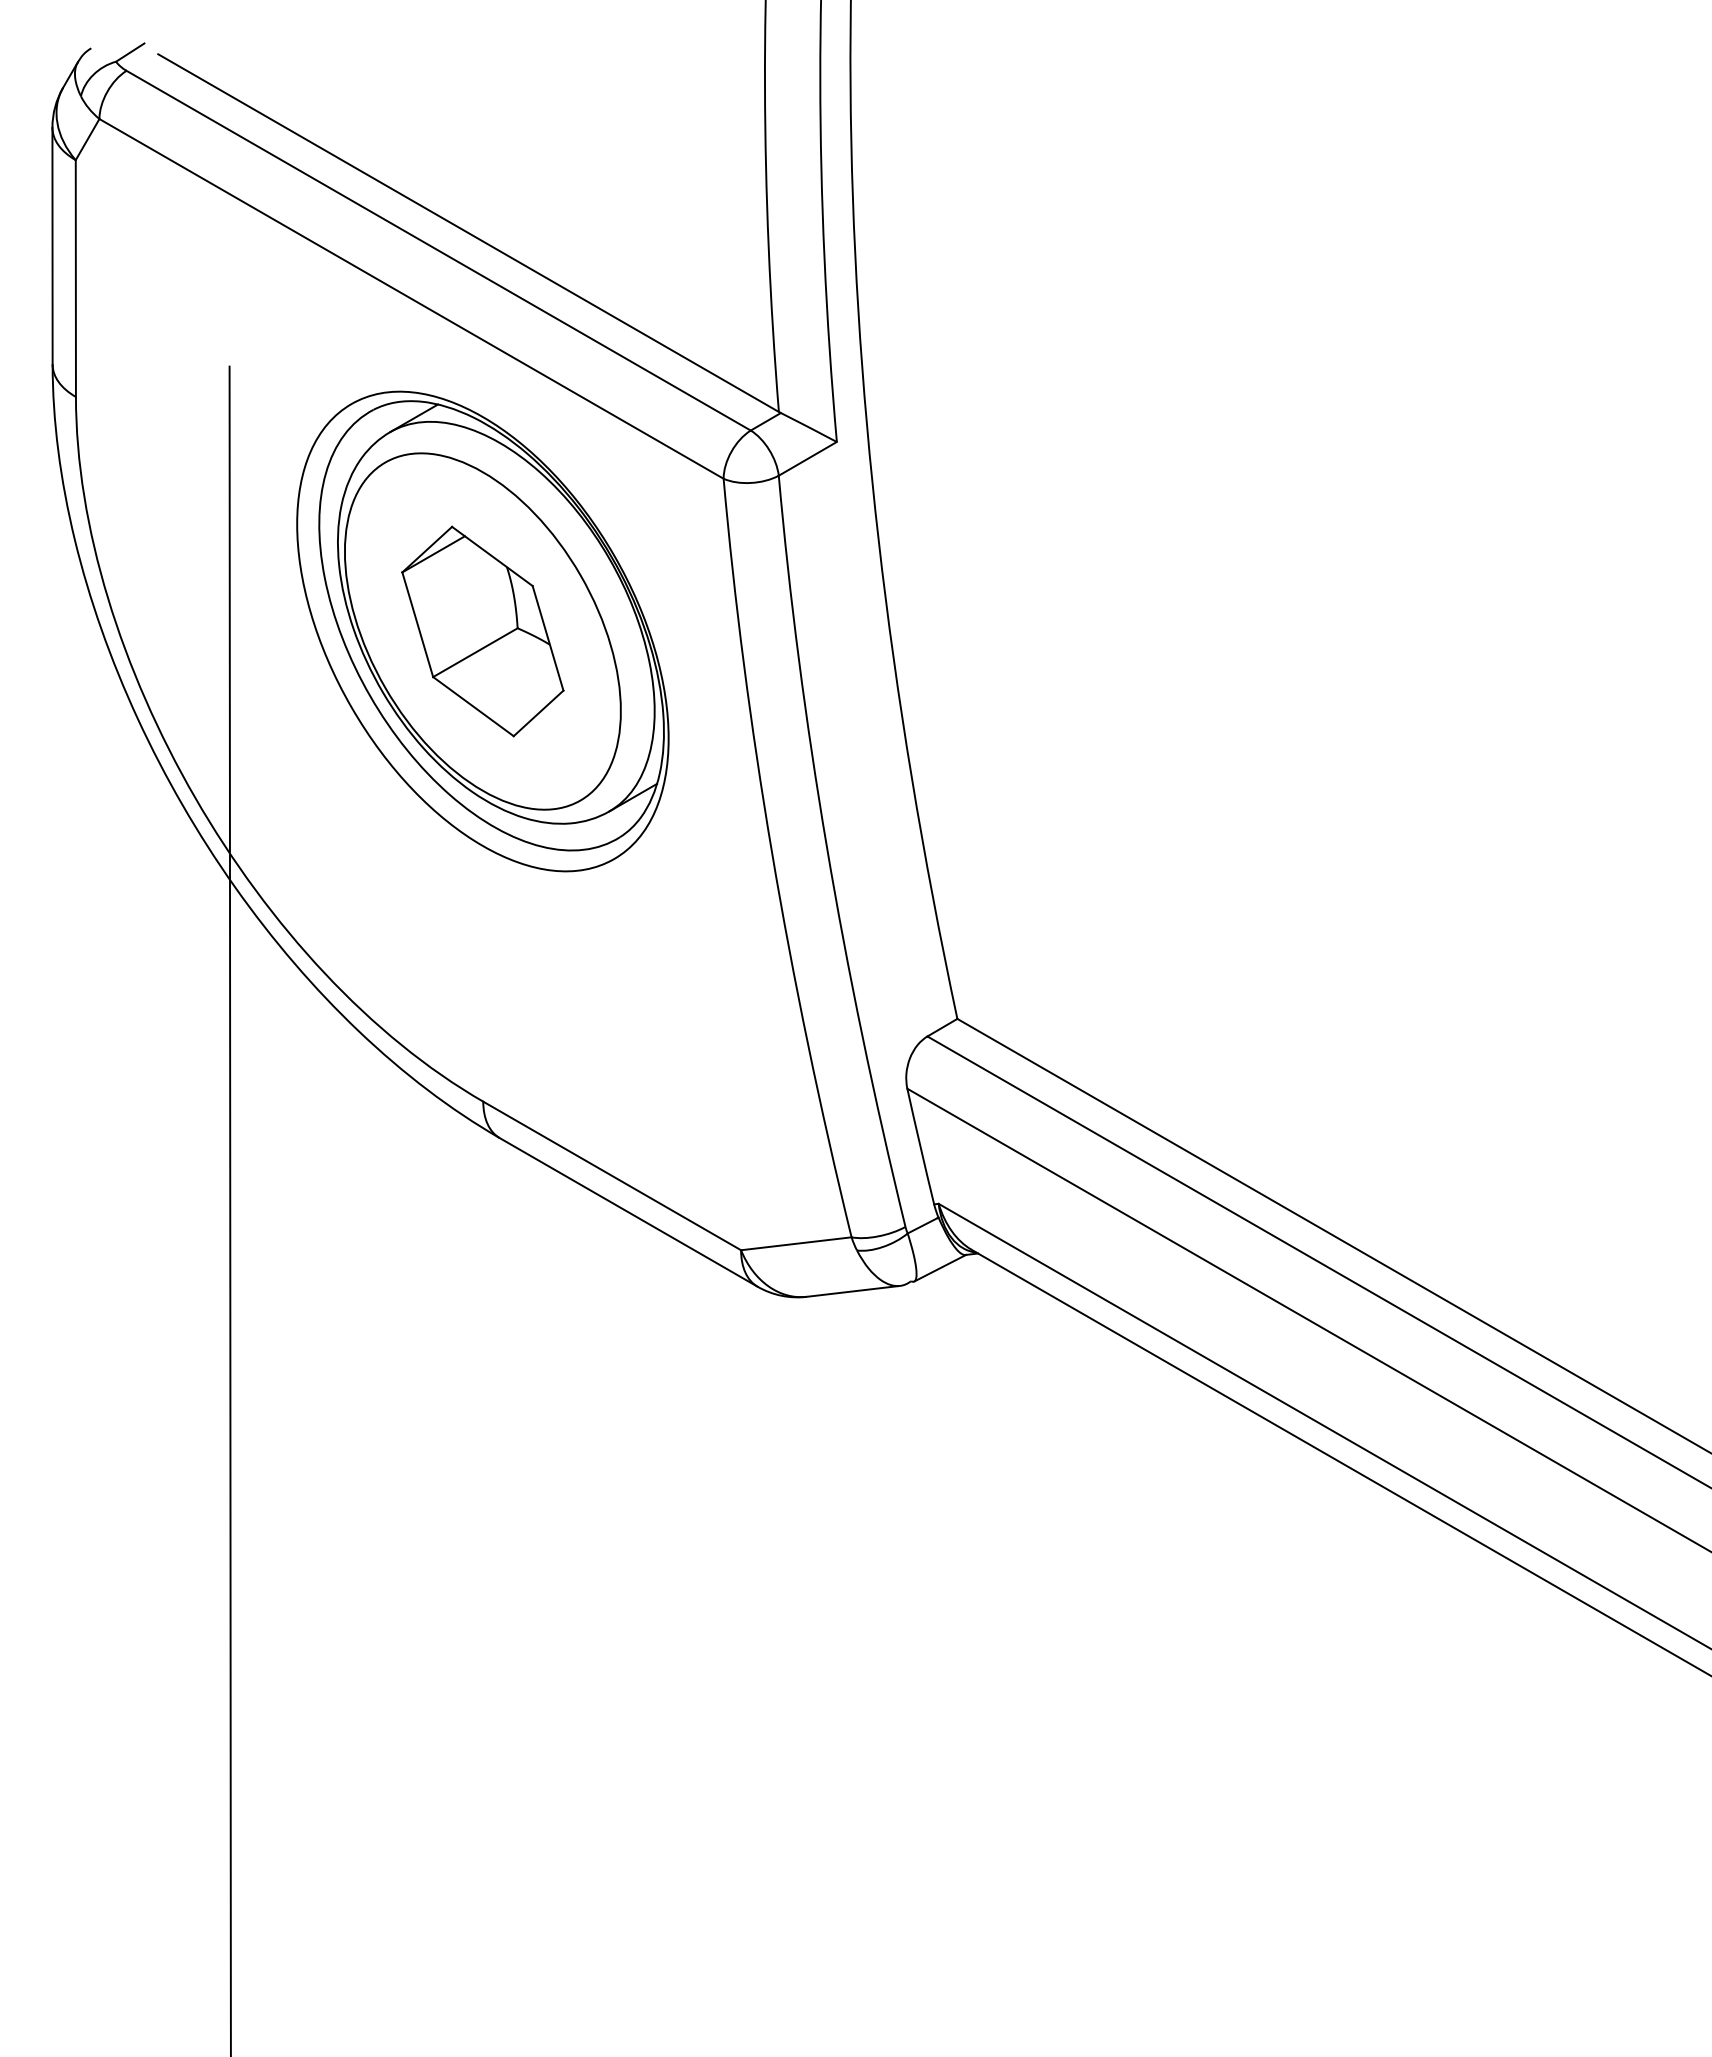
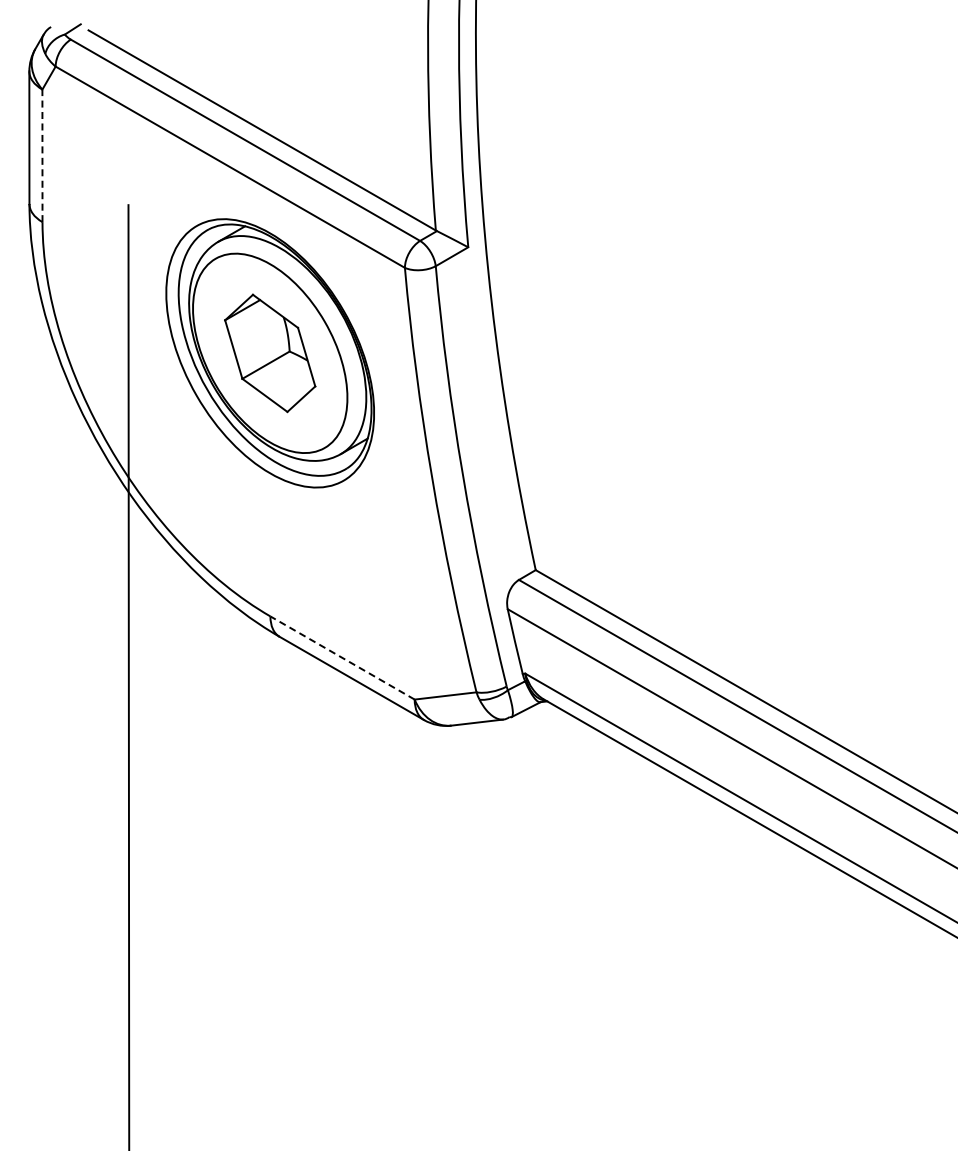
line: (75, 277) -> (42, 155), solid -> dashed
line: (612, 1175) -> (342, 657), solid -> dashed

